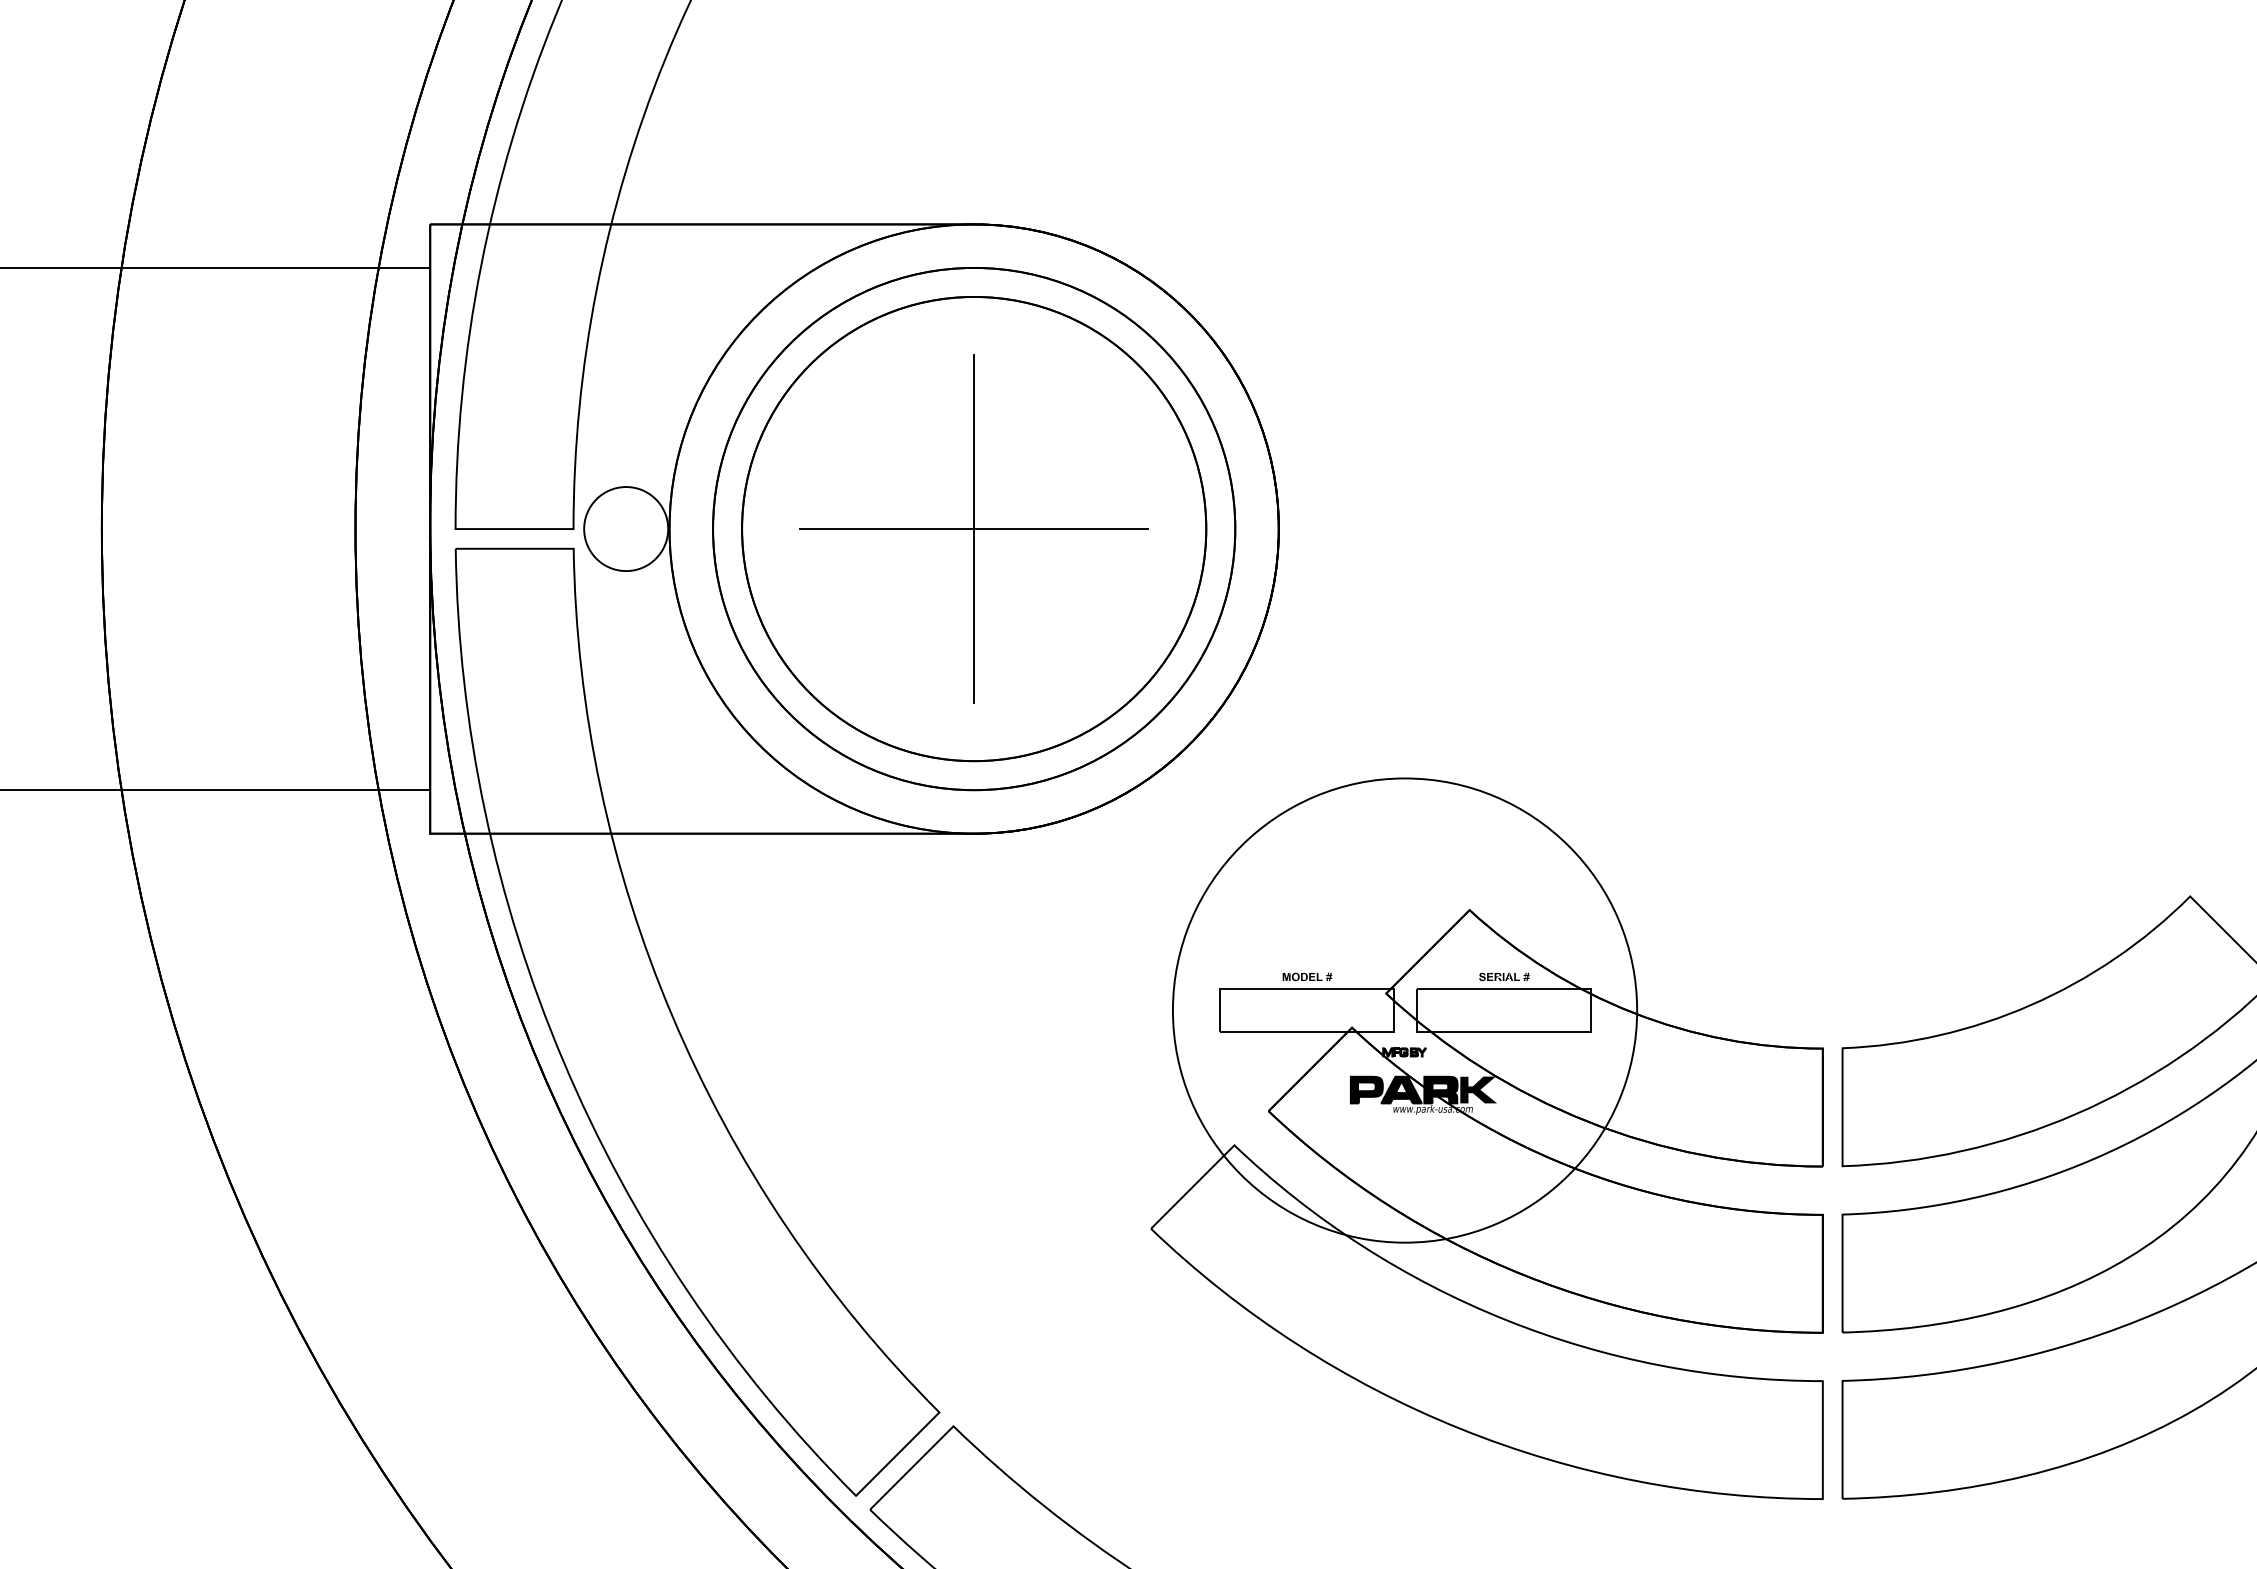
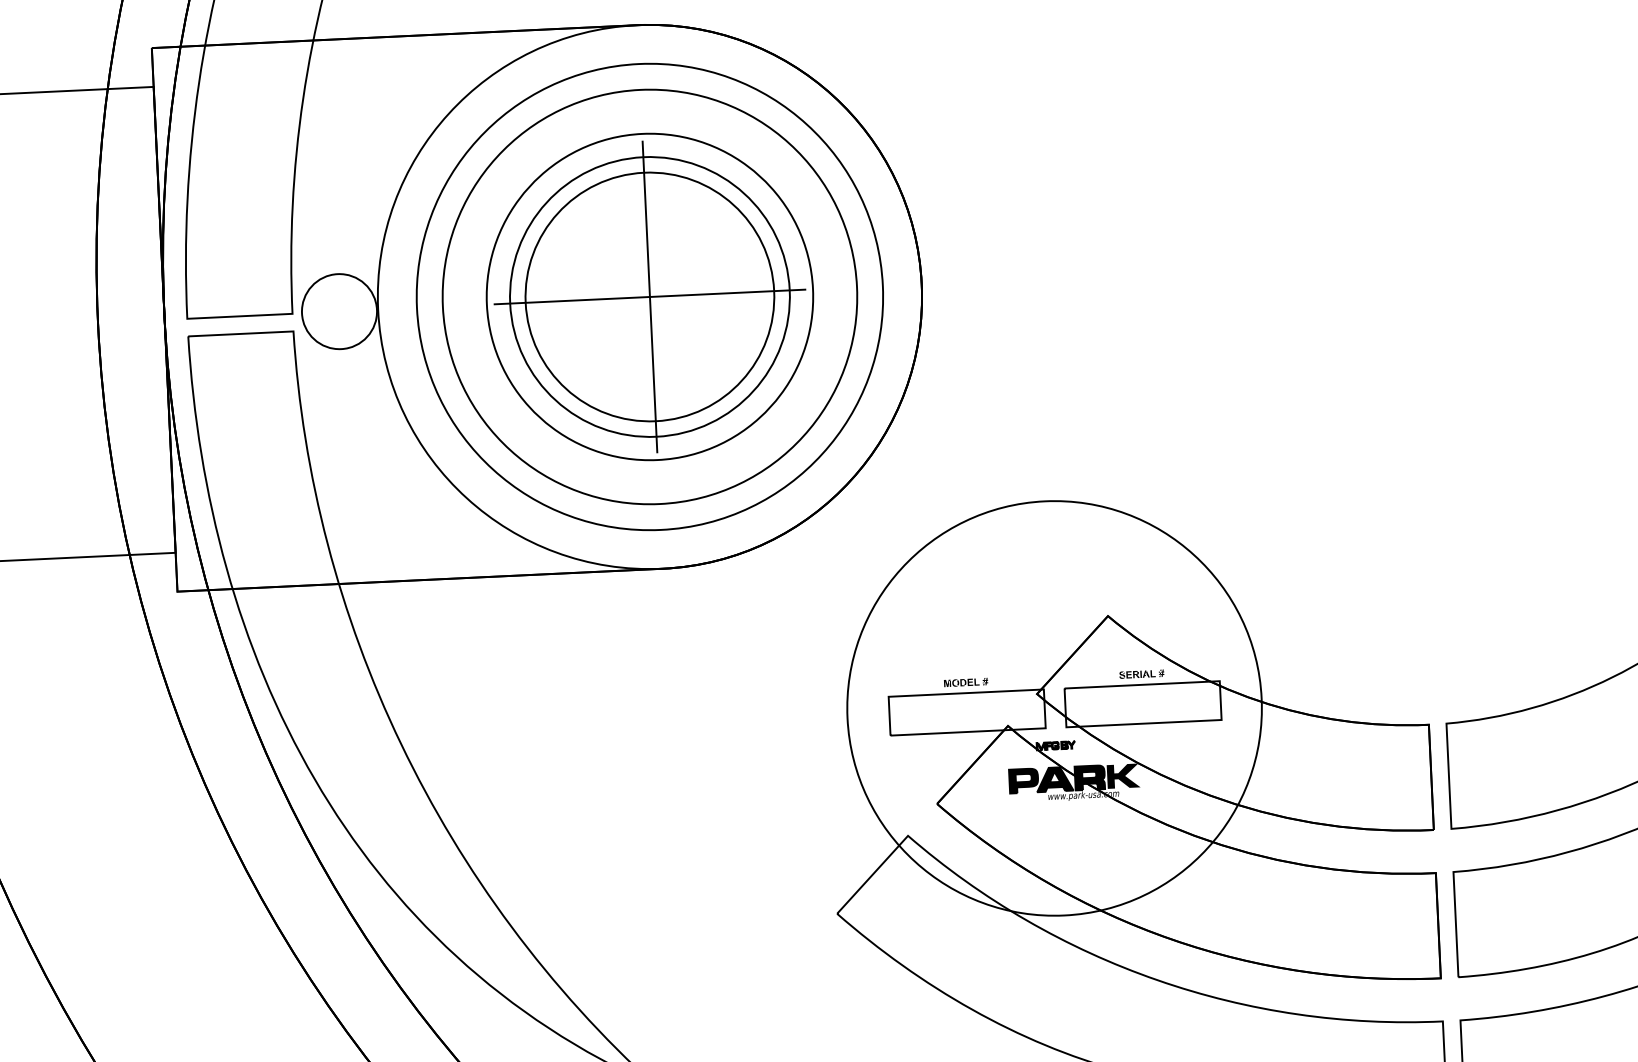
circle: (973, 528) -> (649, 296), size x0.6
circle: (974, 528) -> (650, 296), size x0.6
circle: (974, 528) -> (650, 296), size x0.6

